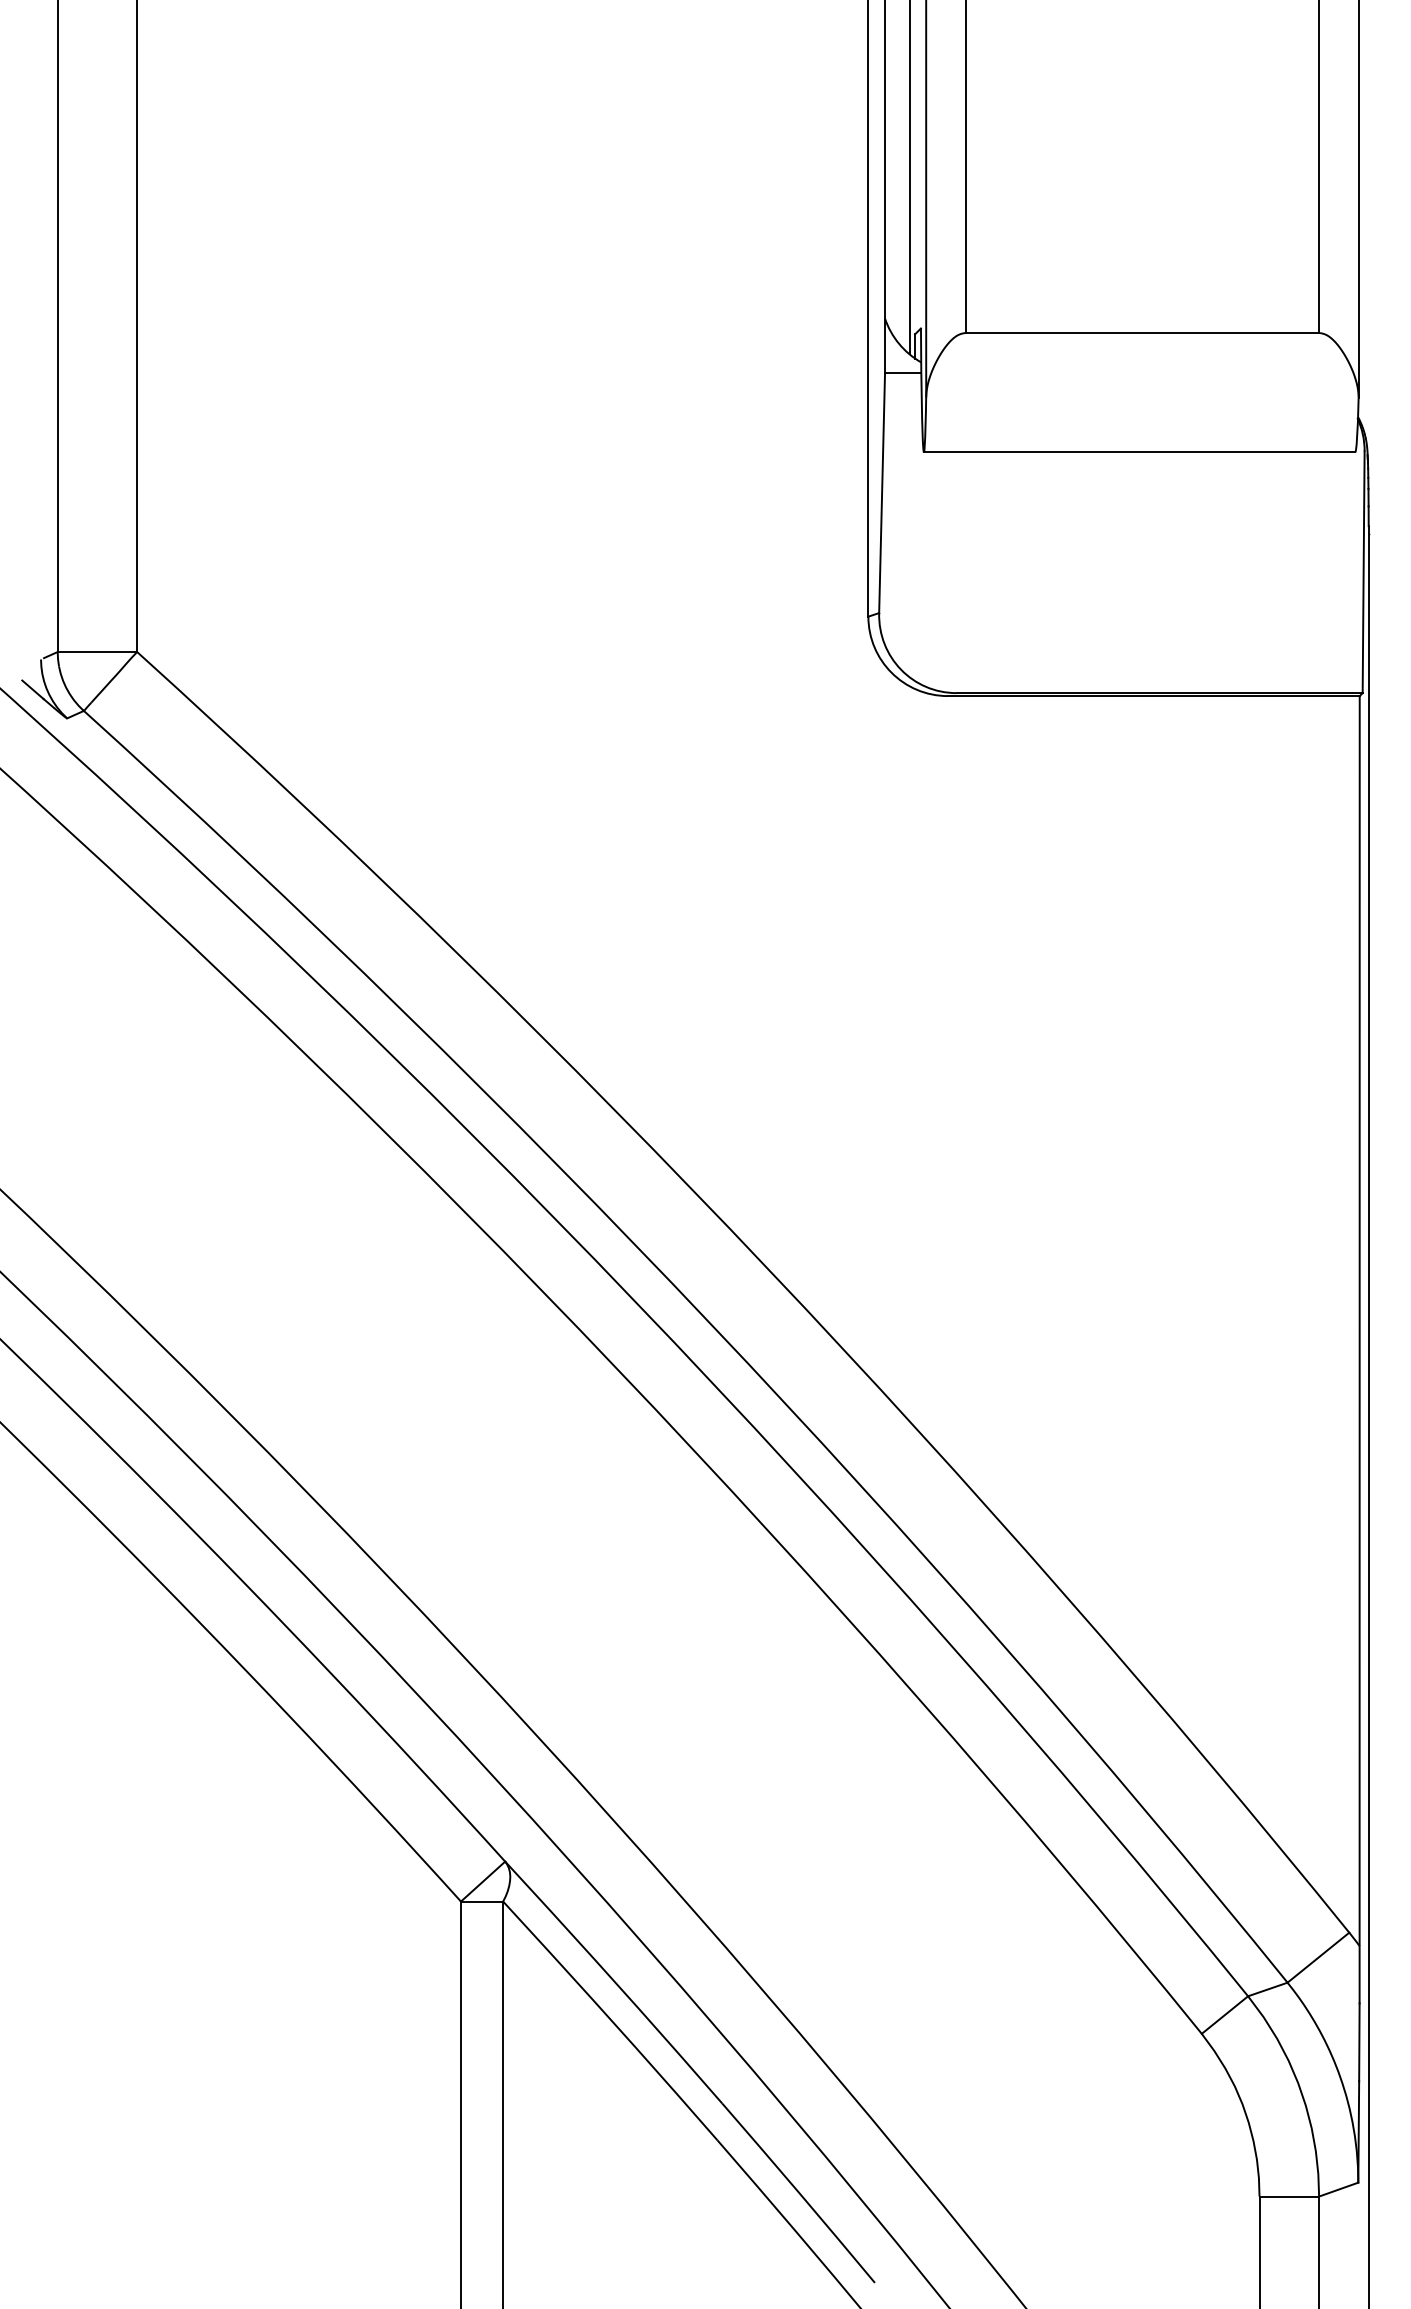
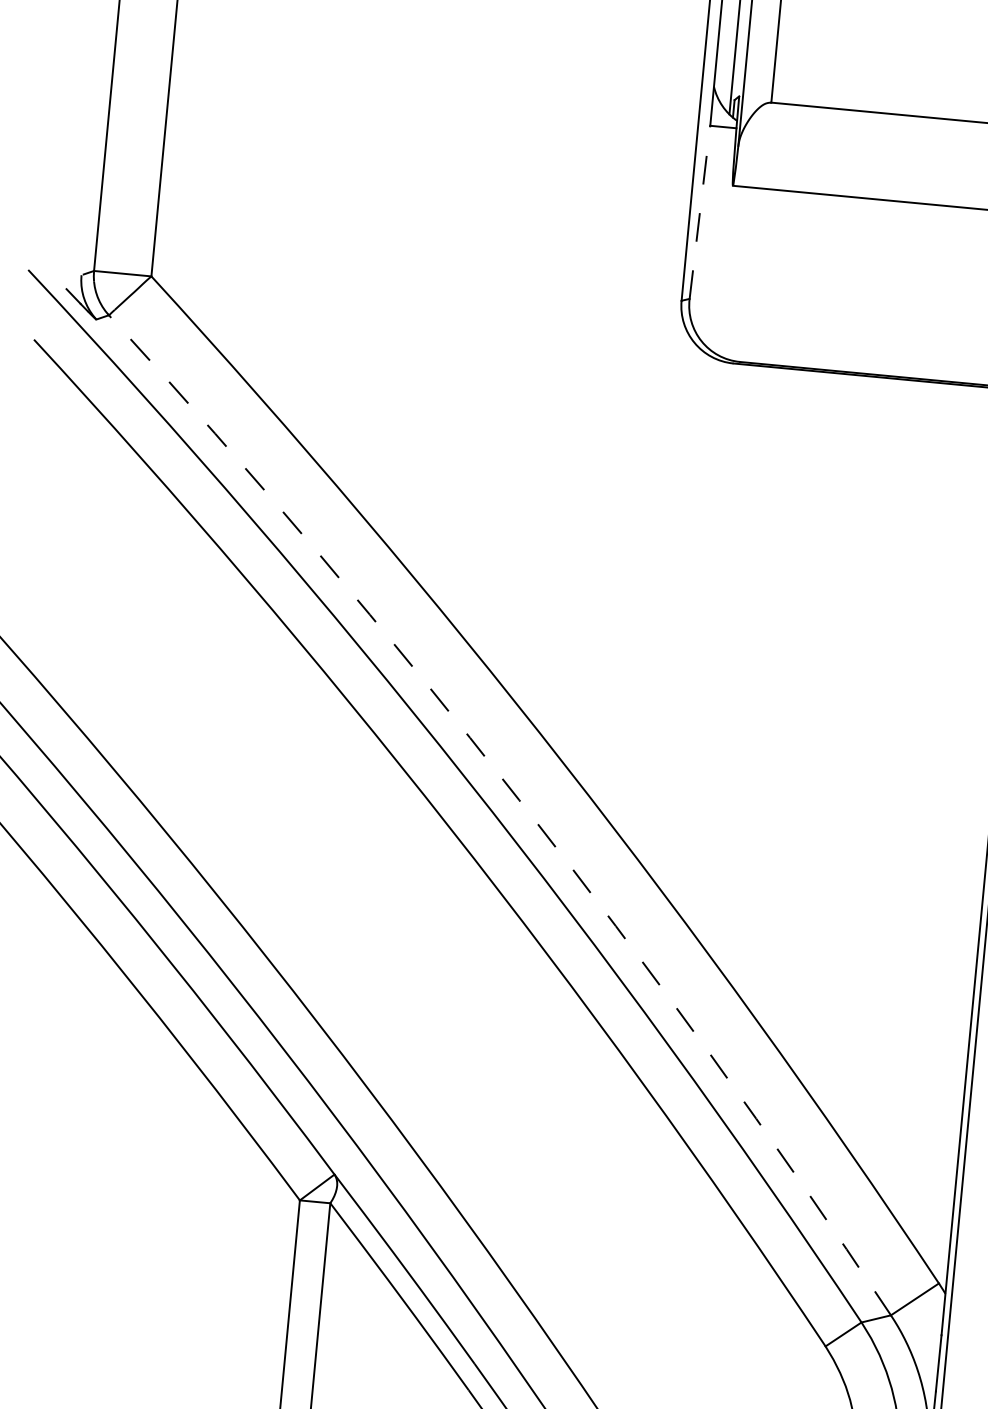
line: (882, 492) -> (700, 212), solid -> dashed
arc: (710, 1323) -> (519, 800), solid -> dashed

